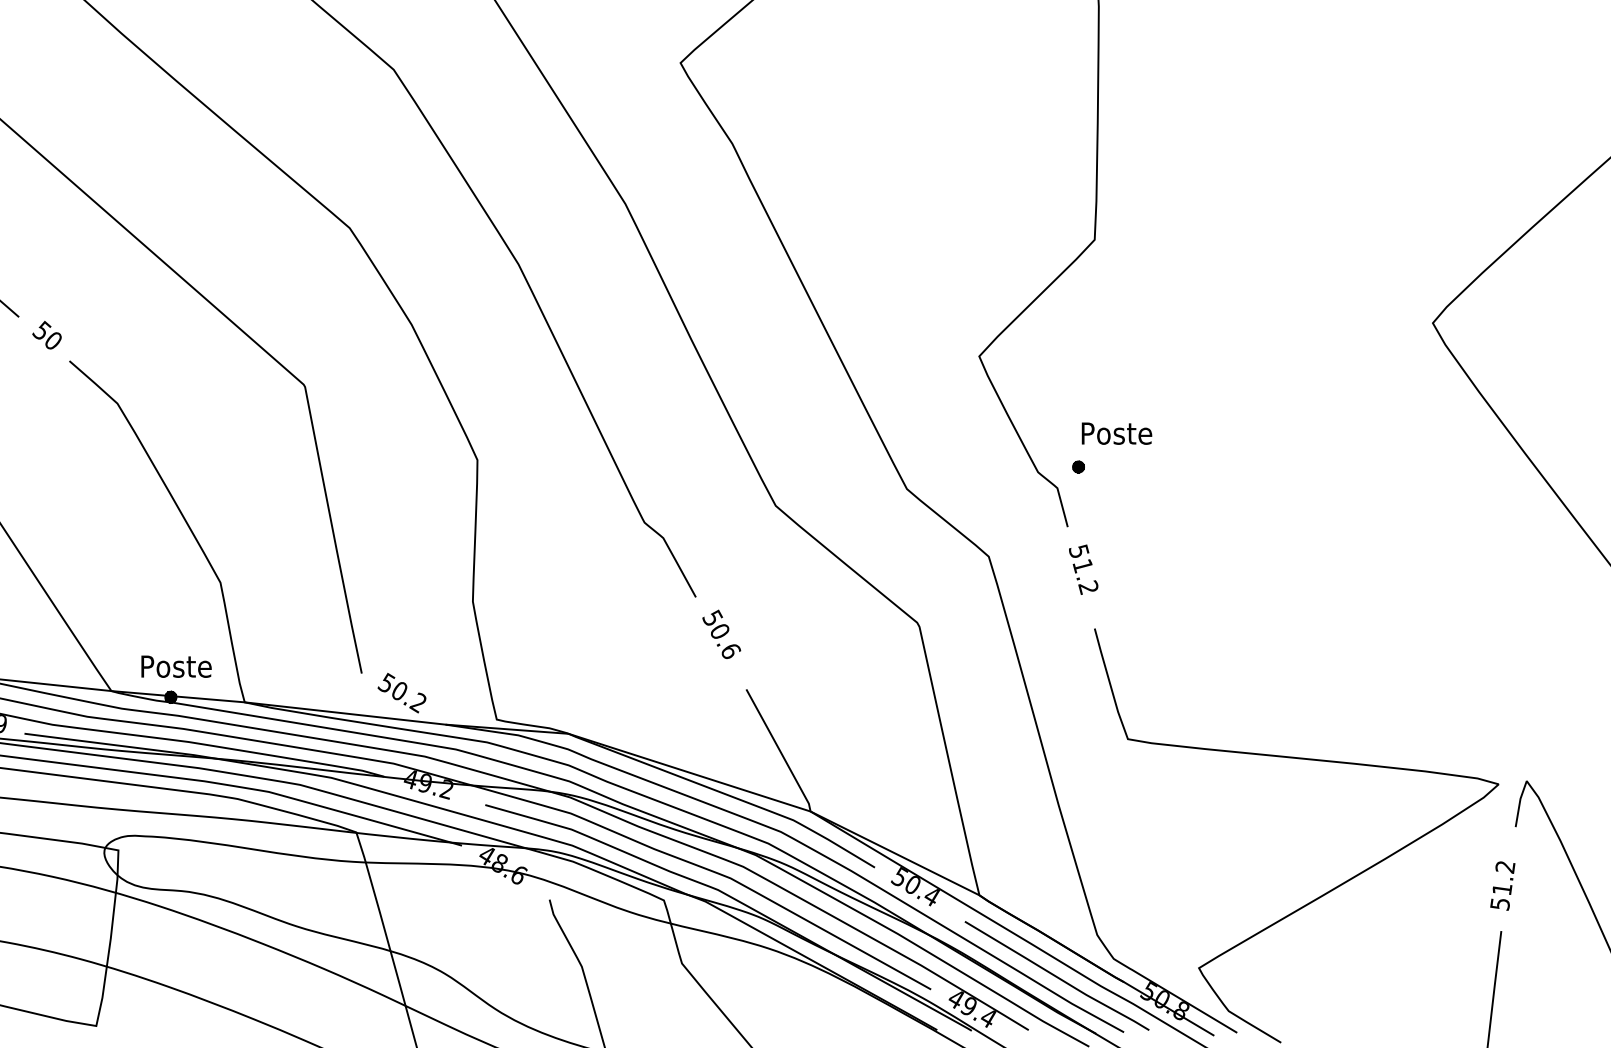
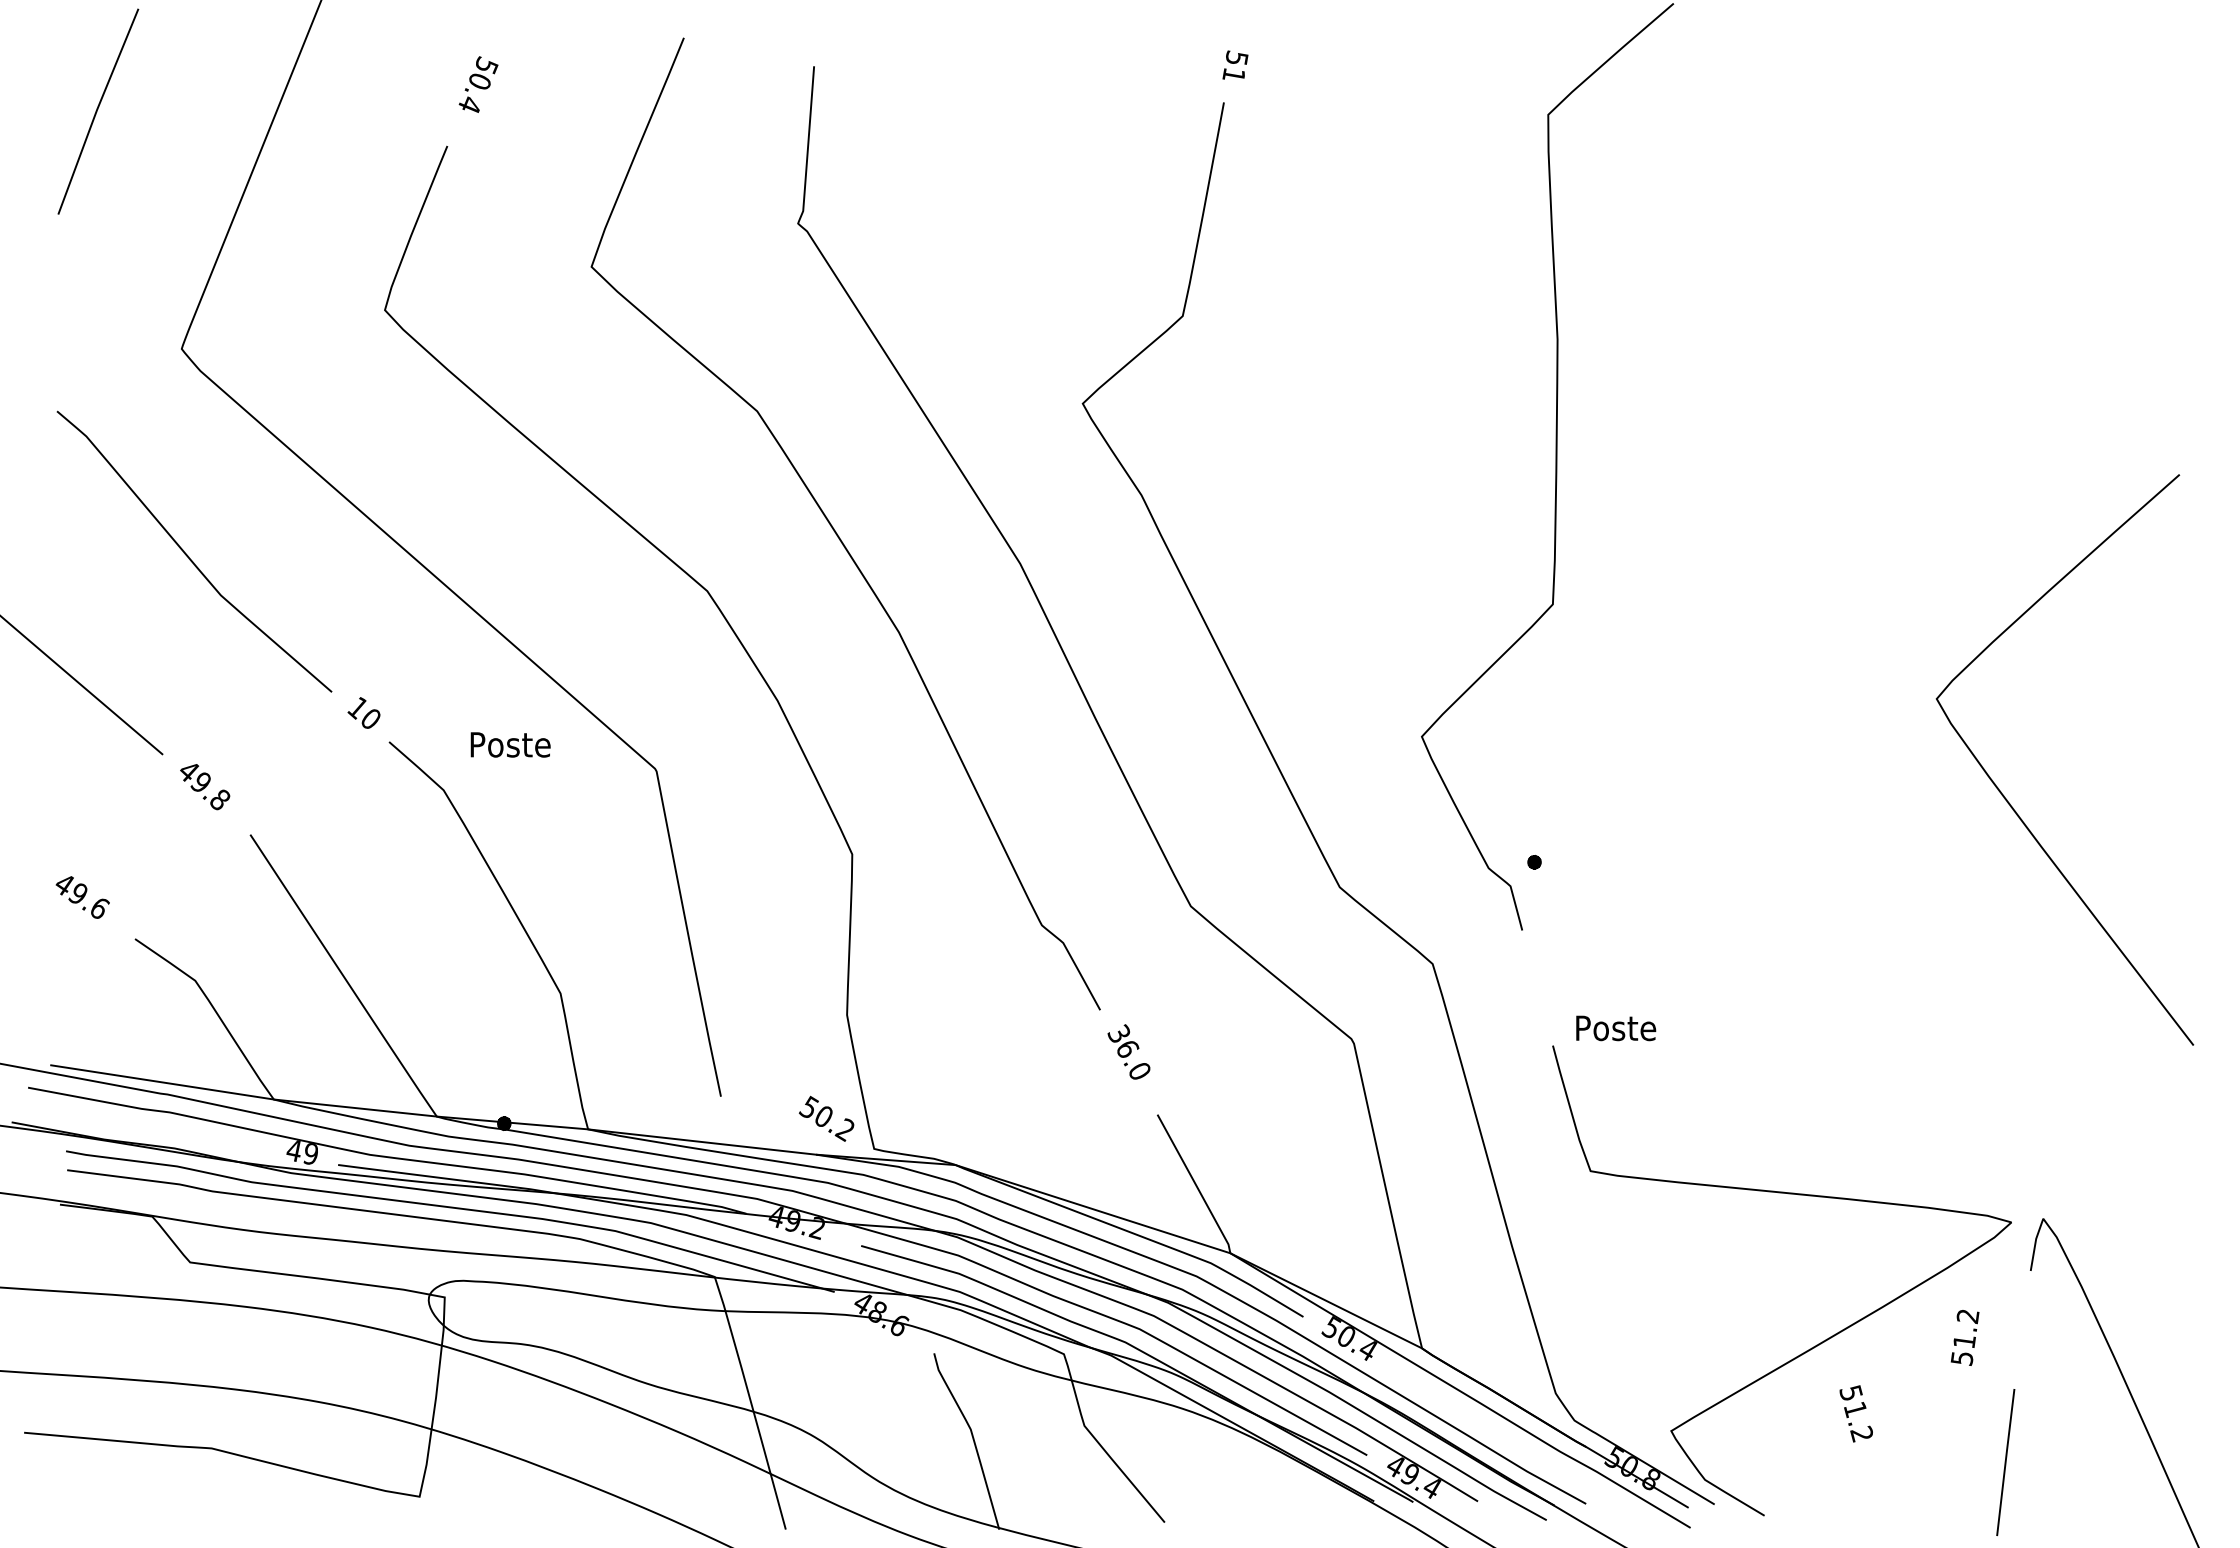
text: (41, 330) -> (357, 707), 50 -> 10
text: (1117, 433) -> (1616, 1028), moved
text: (1082, 569) -> (1855, 1413), moved
text: (723, 634) -> (1131, 1052), 50.6 -> 36.0
text: (176, 666) -> (510, 744), moved
text: (401, 692) -> (826, 1118), moved
text: (1502, 885) -> (1964, 1337), moved
curve: (1056, 975) -> (1509, 1439), removed

